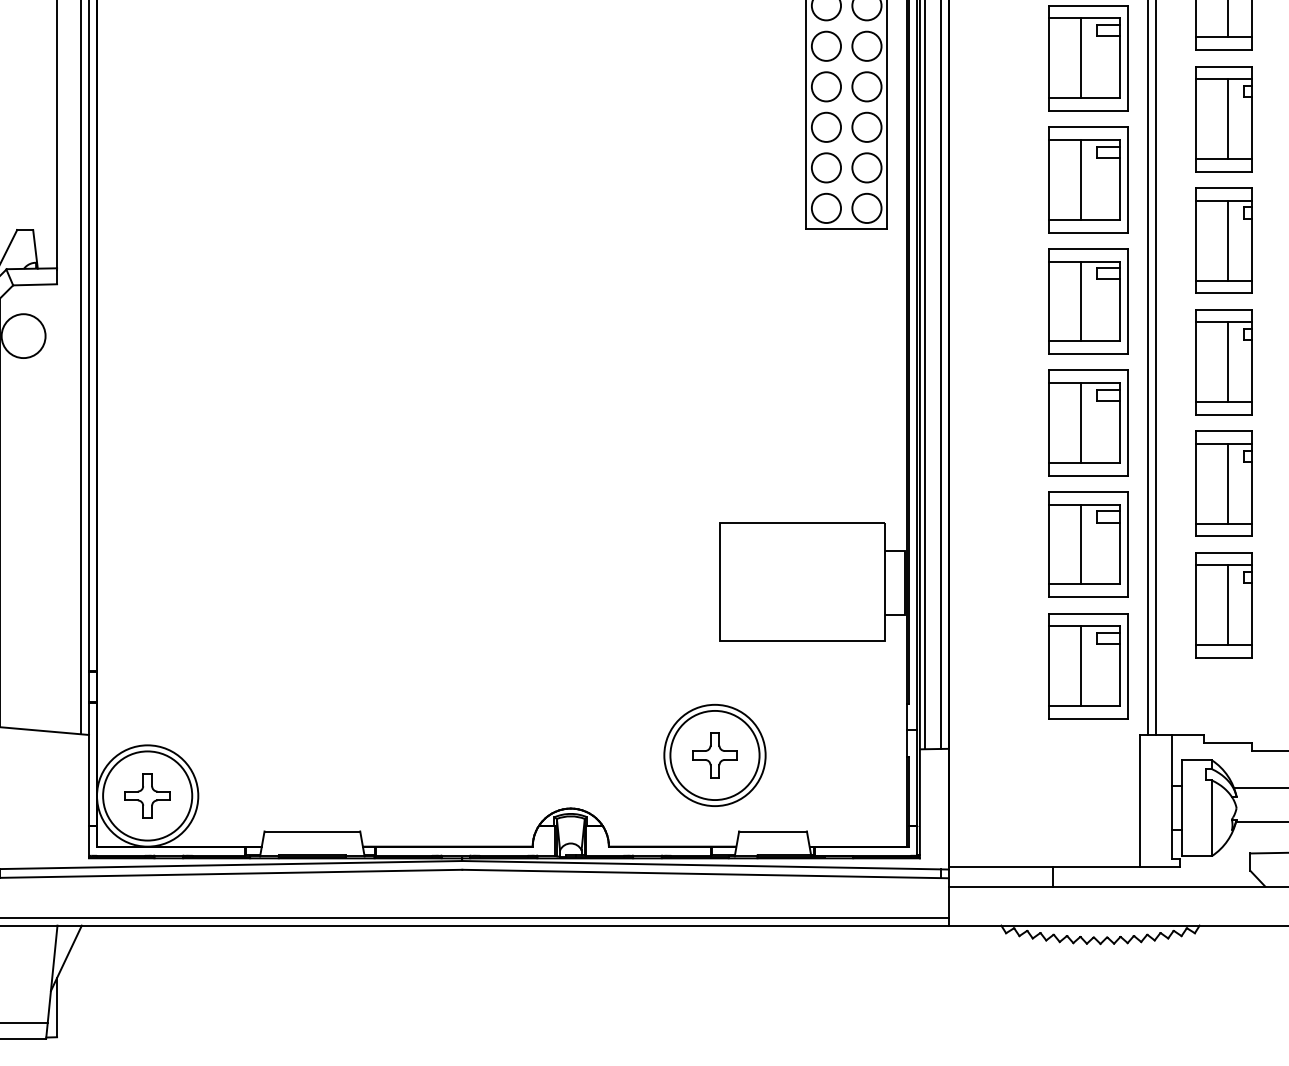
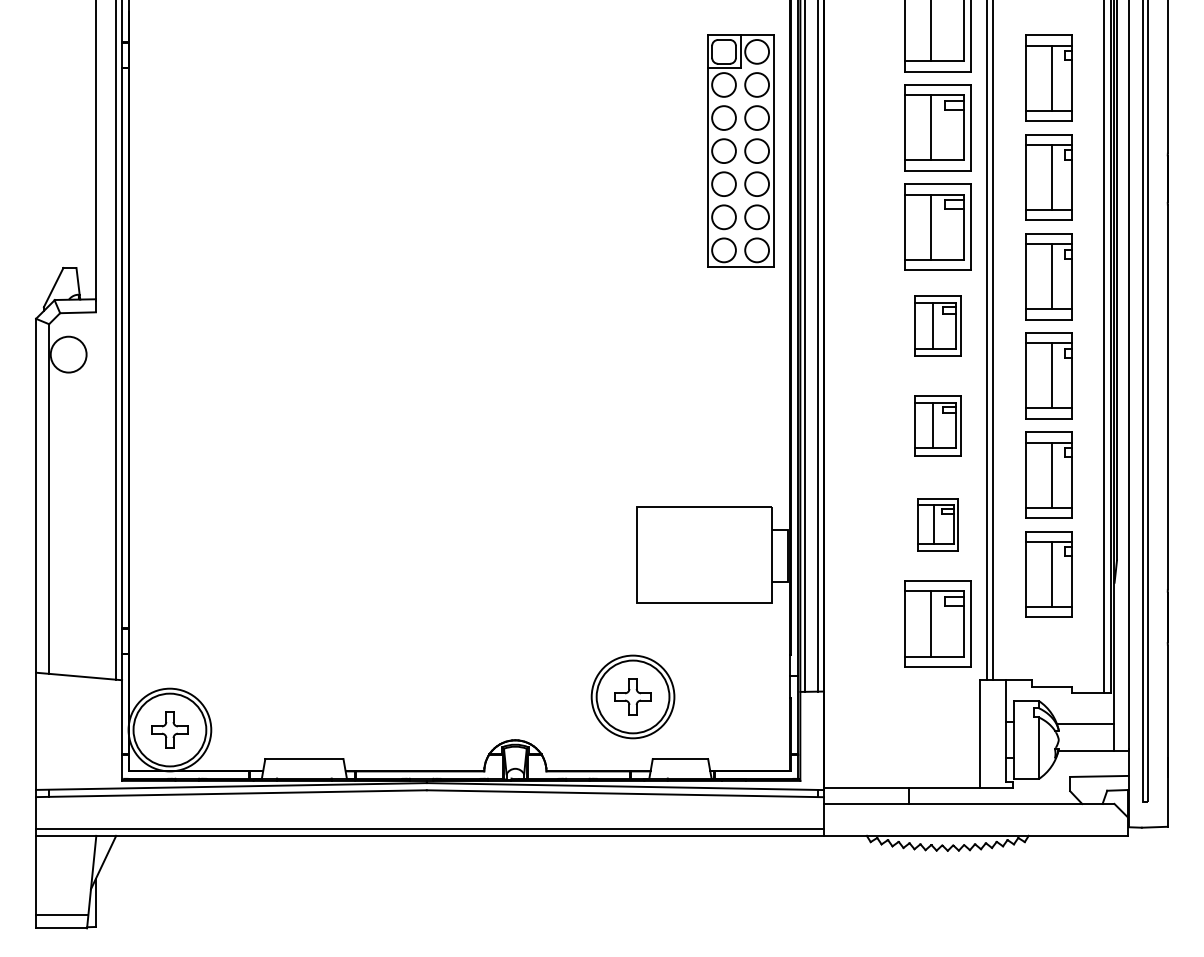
part: (1087, 300) -> (937, 325), size x0.7
part: (1087, 422) -> (937, 425), size x0.7
part: (1087, 544) -> (937, 524), size x0.6

